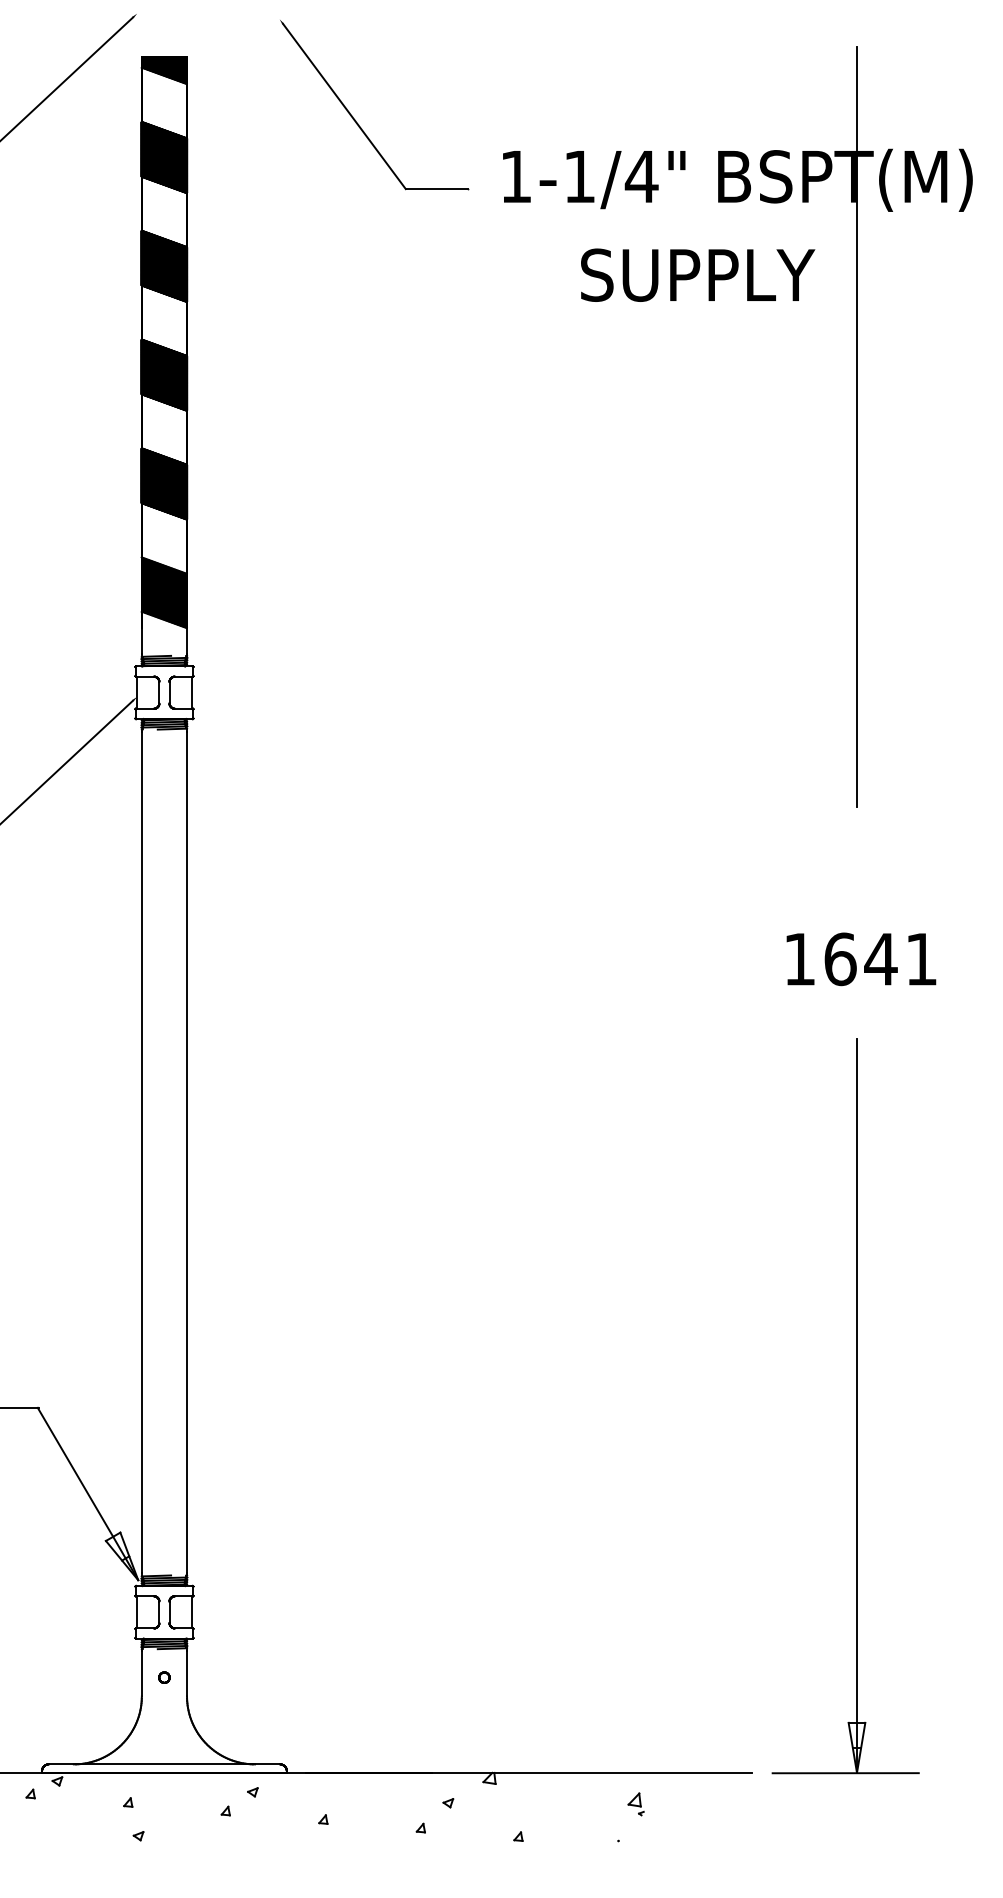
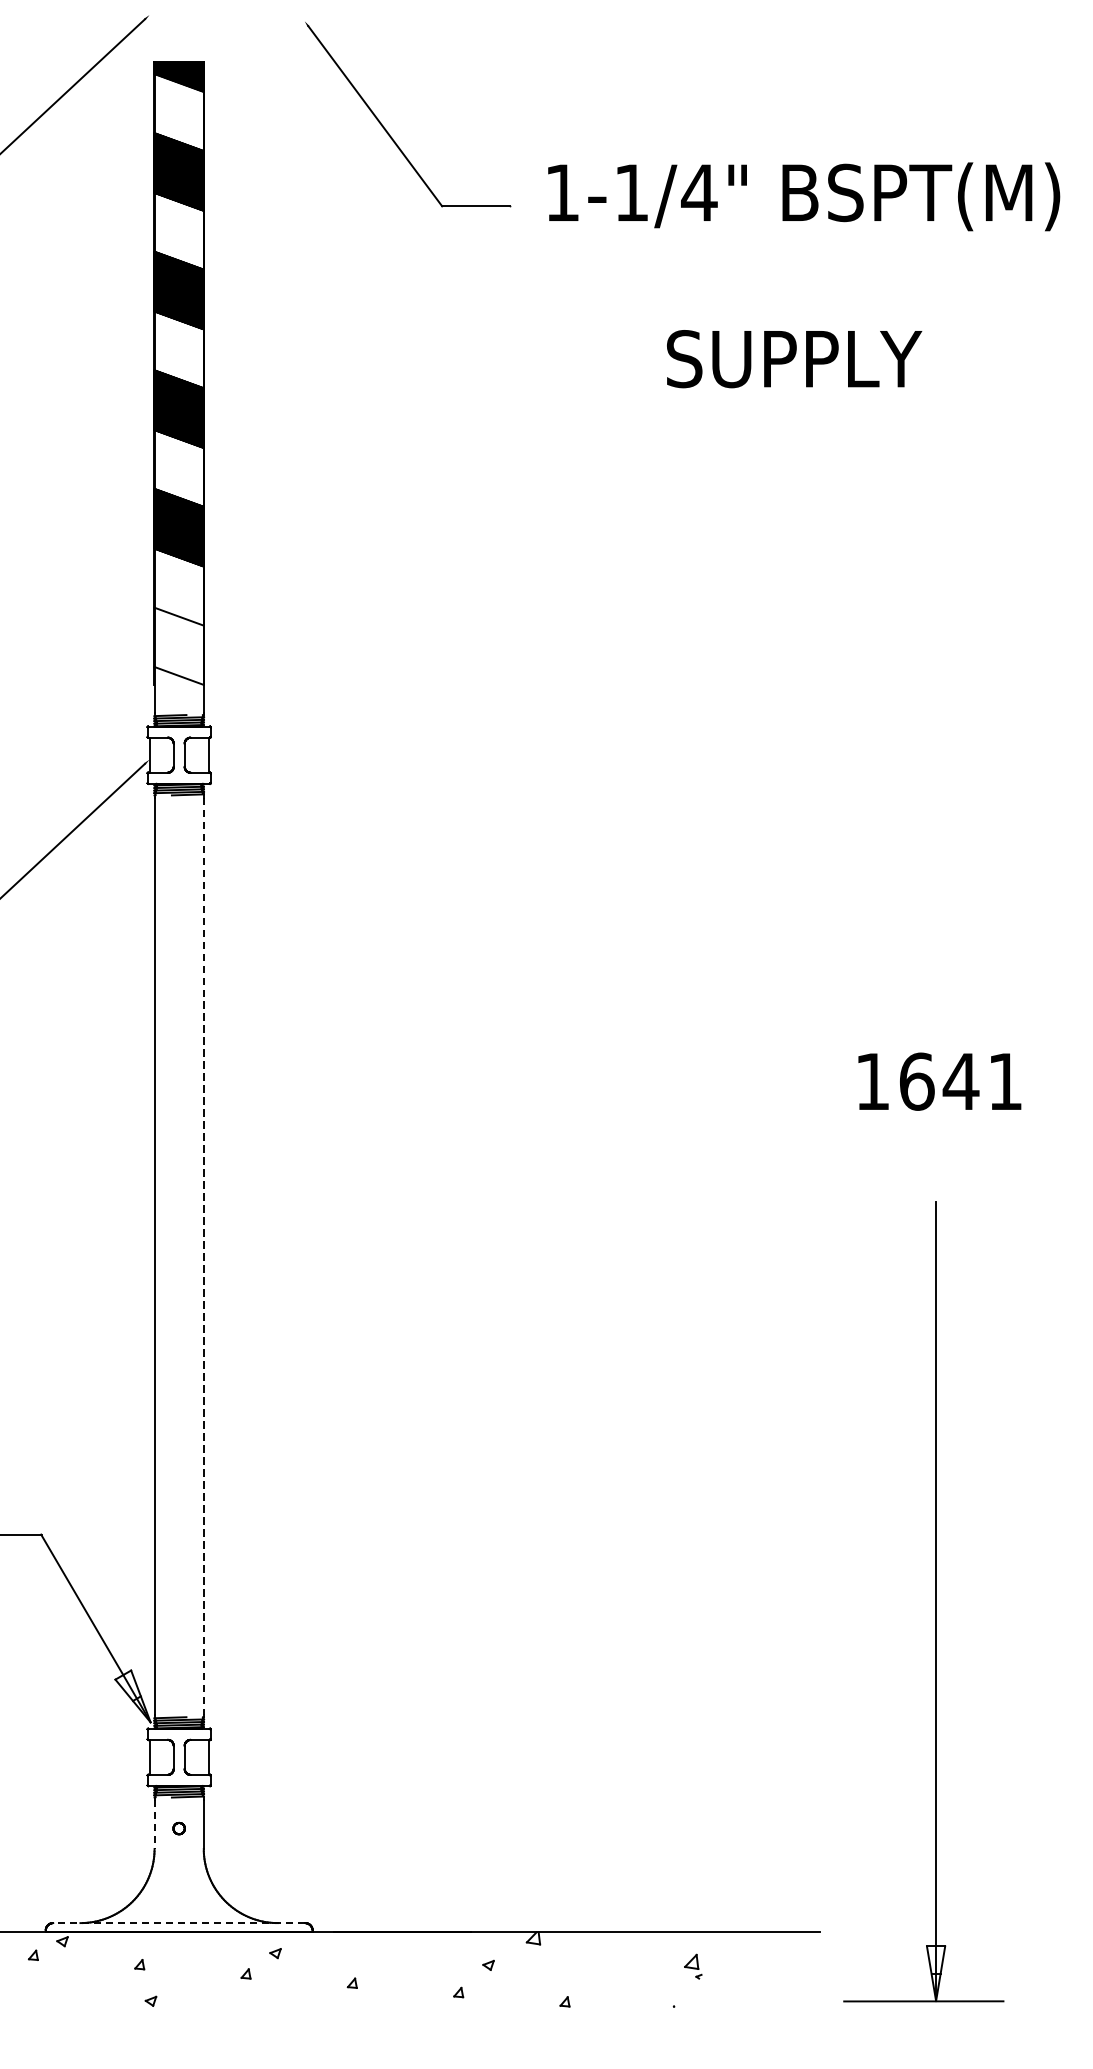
text: (698, 274) -> (794, 358), moved
line: (857, 426) -> (934, 465), removed
hatch: (163, 592) -> (178, 645), removed
text: (861, 959) -> (939, 1081), moved
line: (187, 1152) -> (204, 1256), solid -> dashed
part: (856, 1406) -> (935, 1601), moved
line: (141, 1673) -> (154, 1824), solid -> dashed
line: (164, 1764) -> (179, 1923), solid -> dashed

